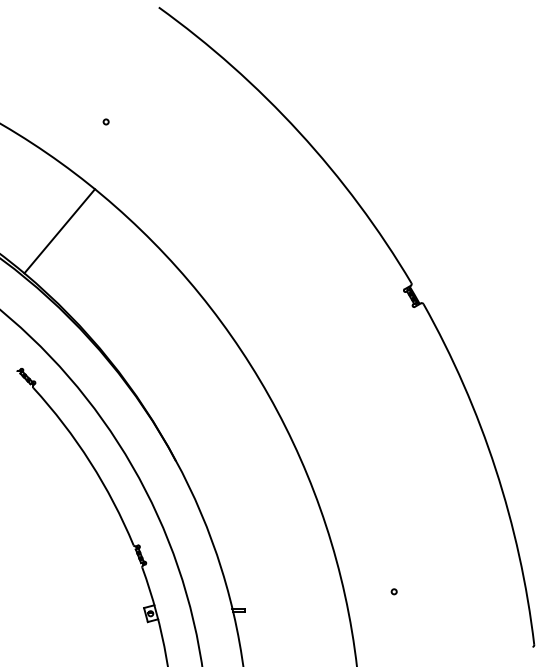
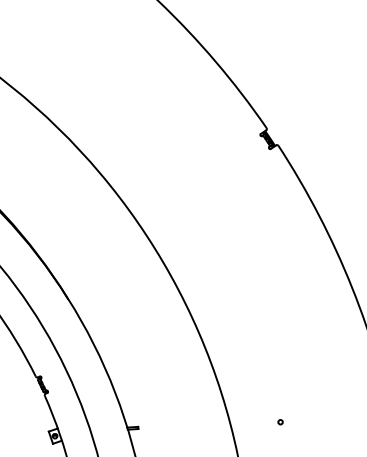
circle: (393, 591) -> (279, 422), moved

